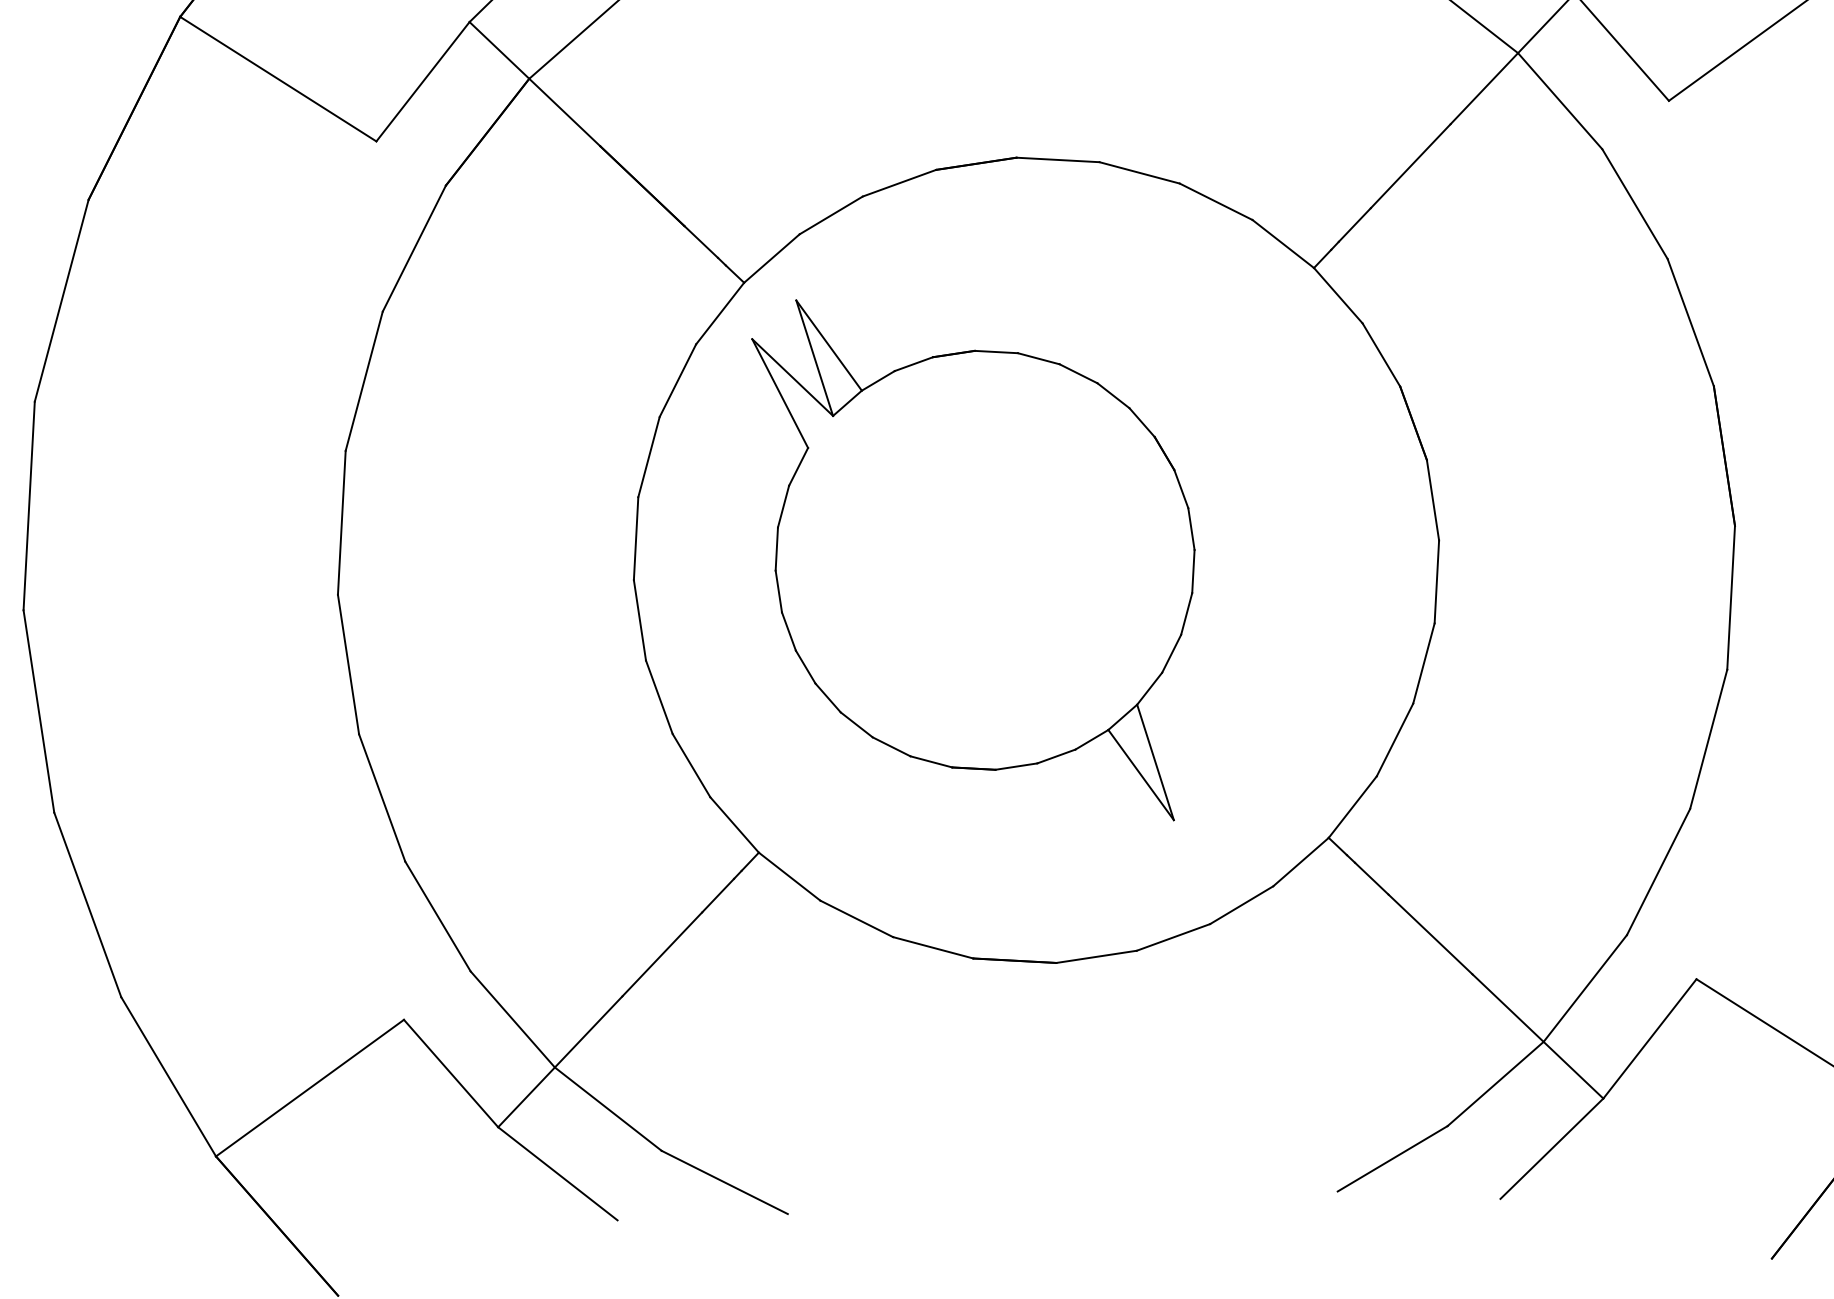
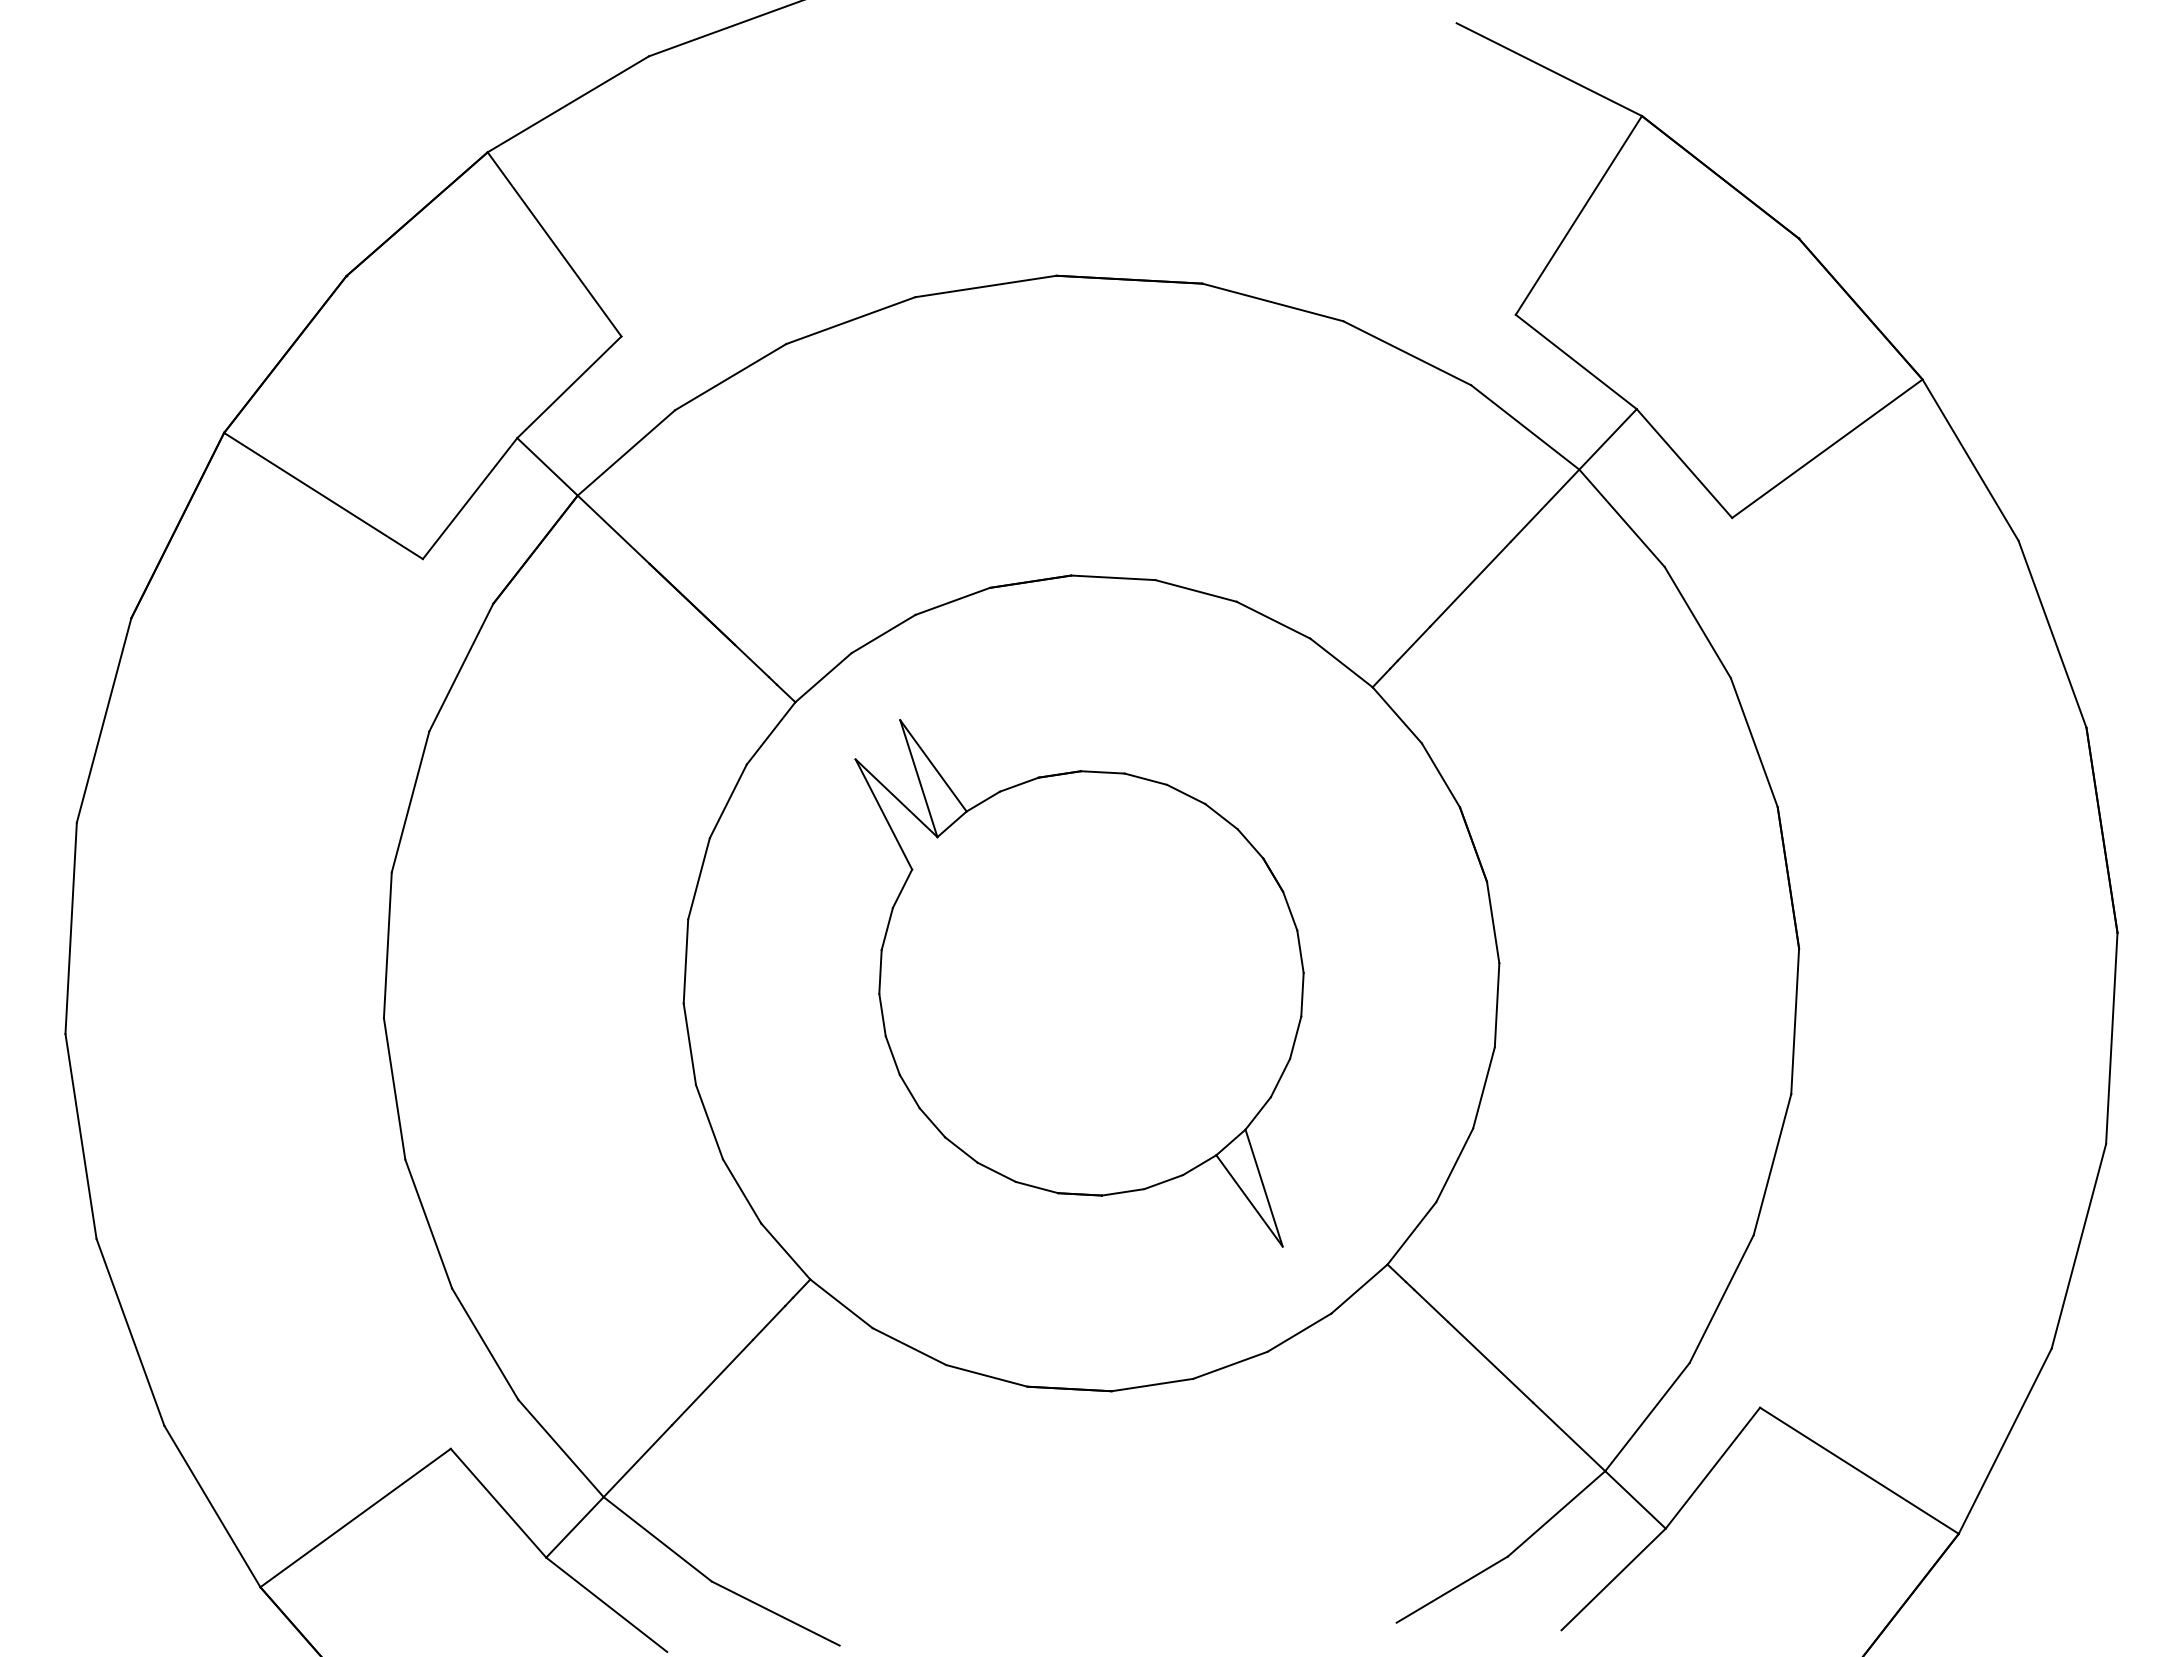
part: (973, 560) -> (1079, 983), moved

